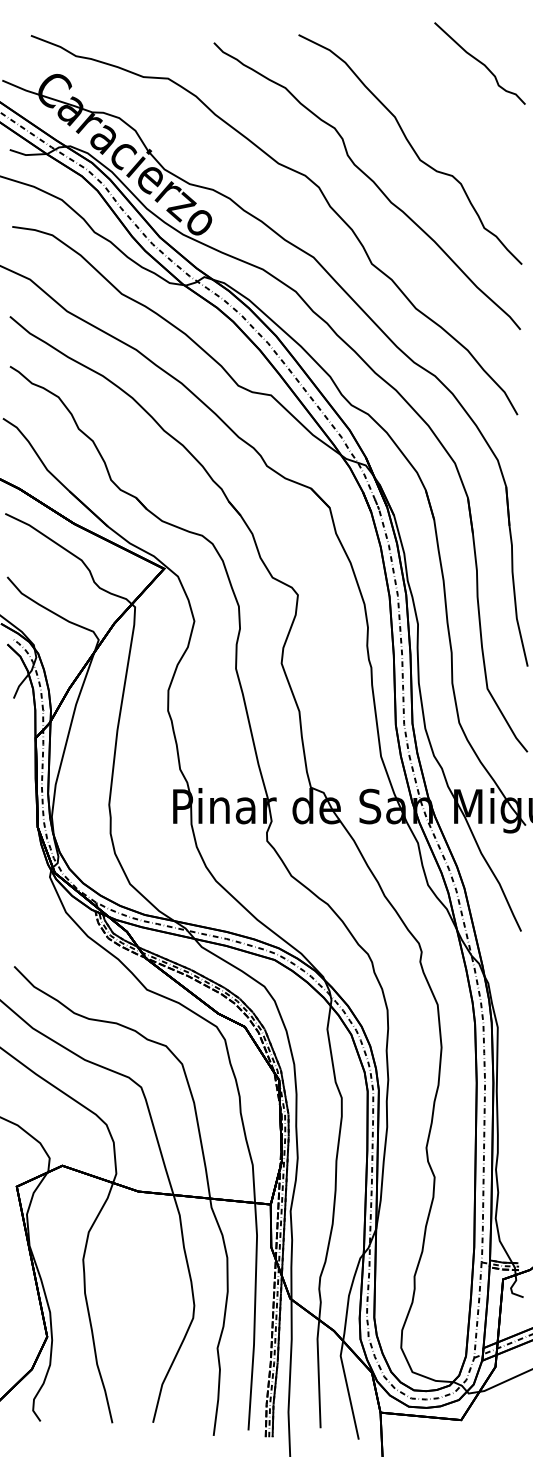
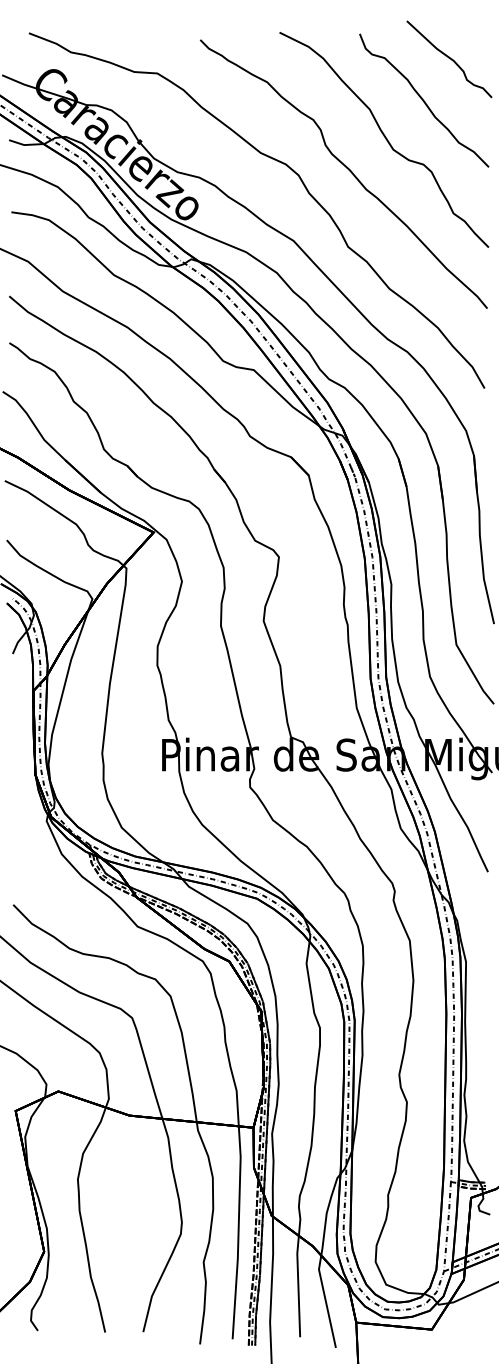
curve: (452, 107) -> (423, 100), added

